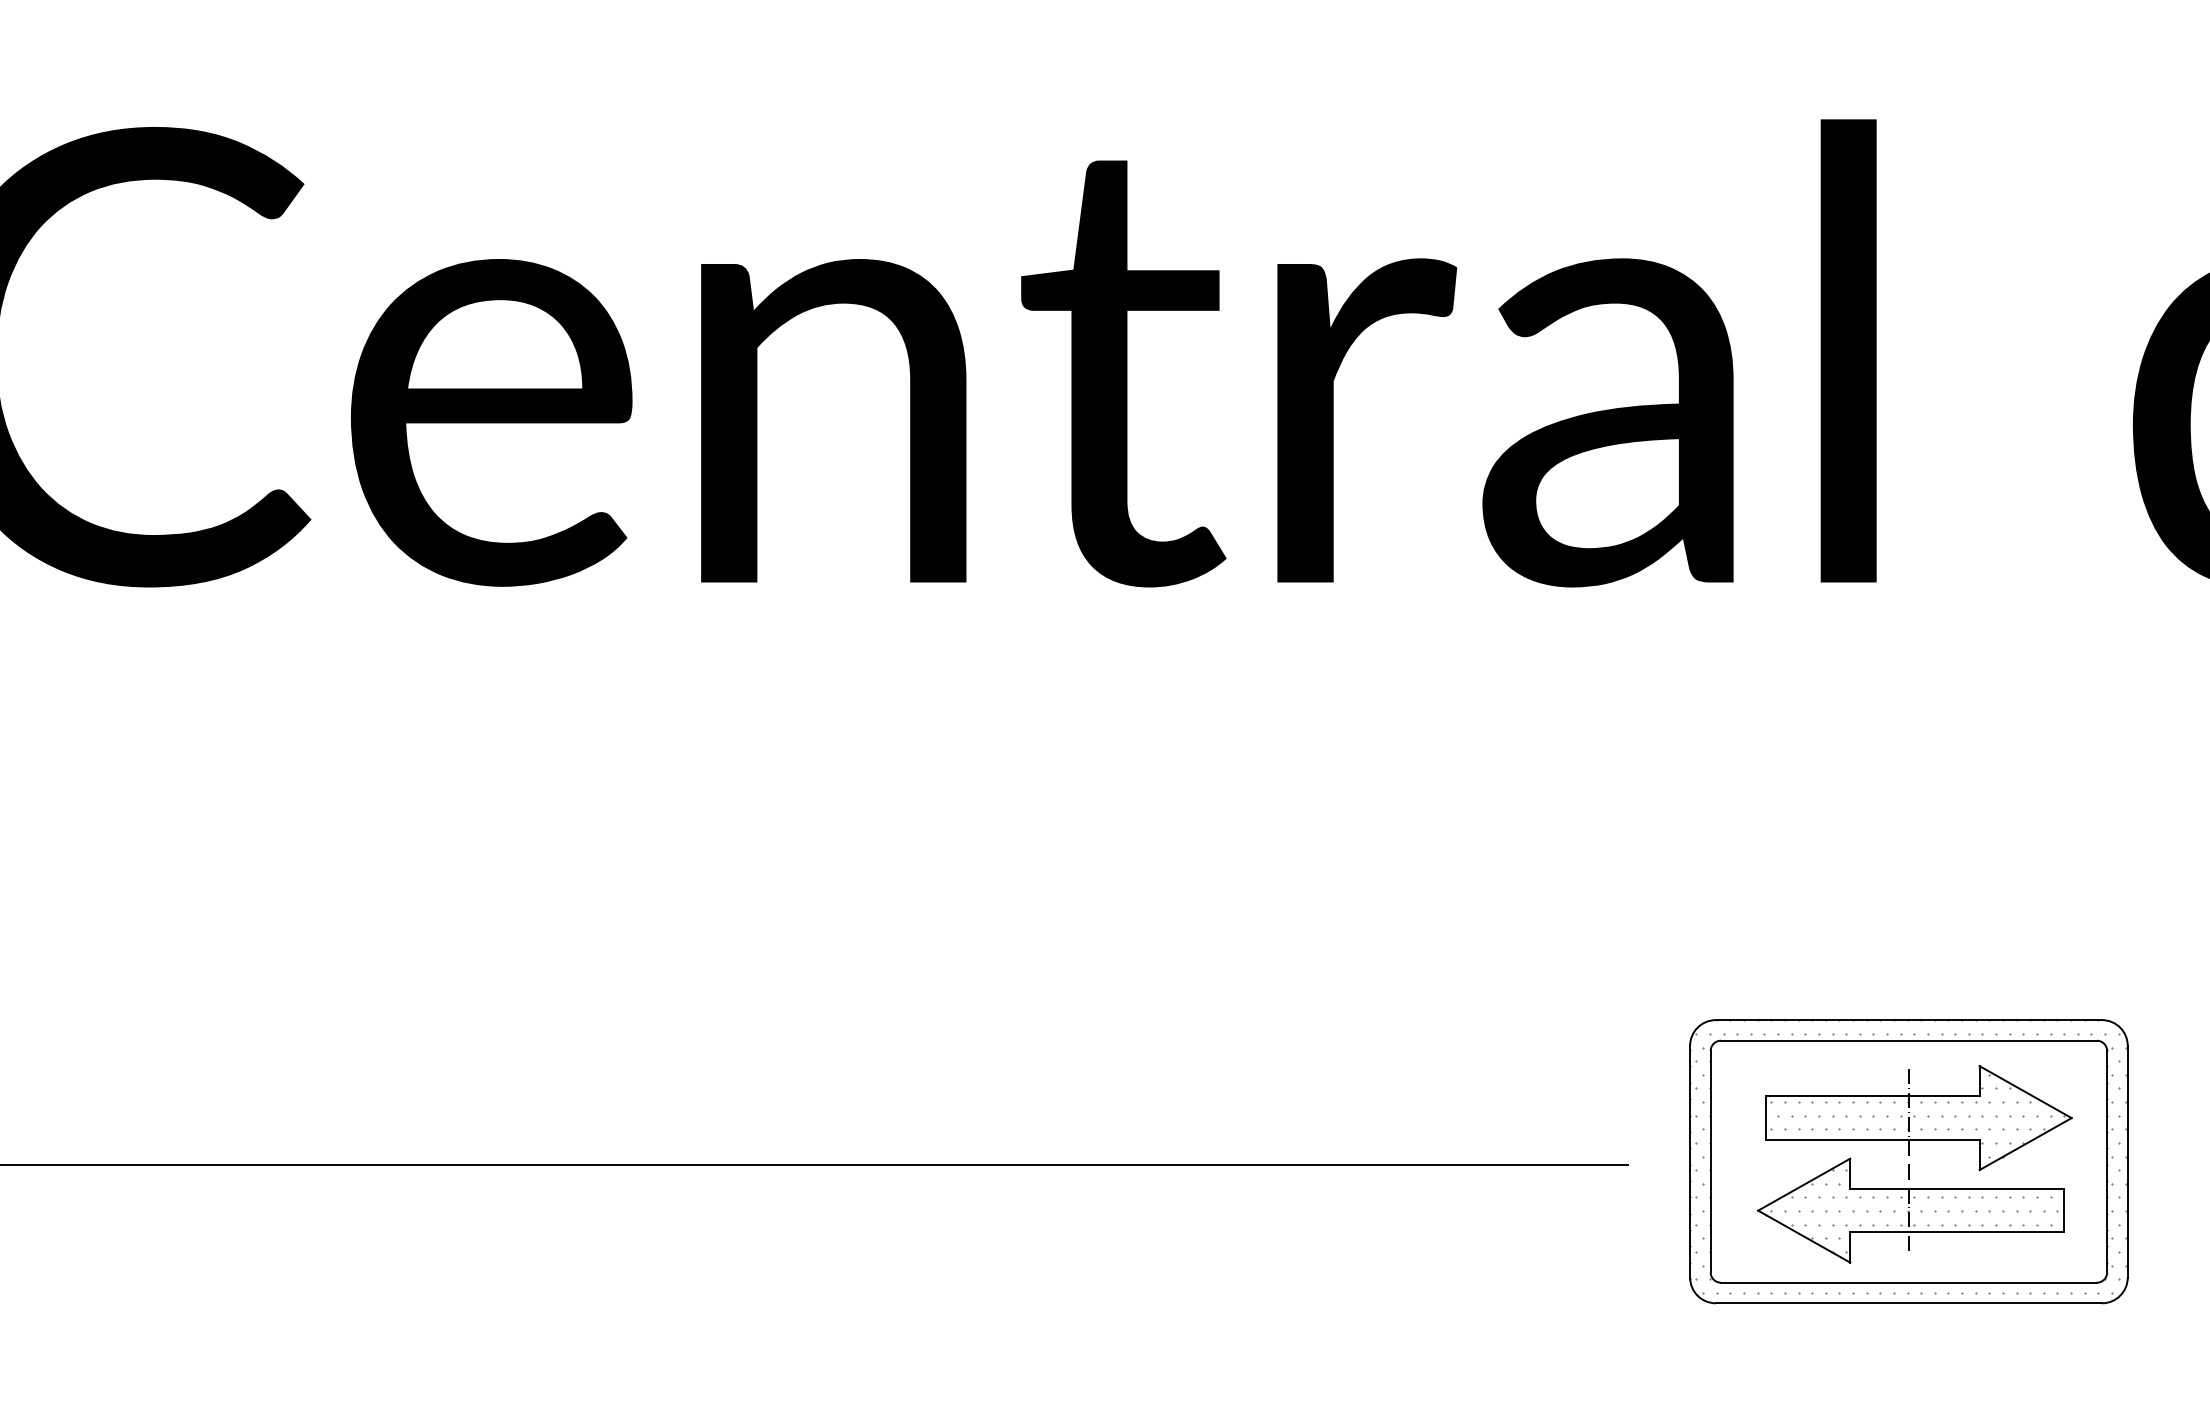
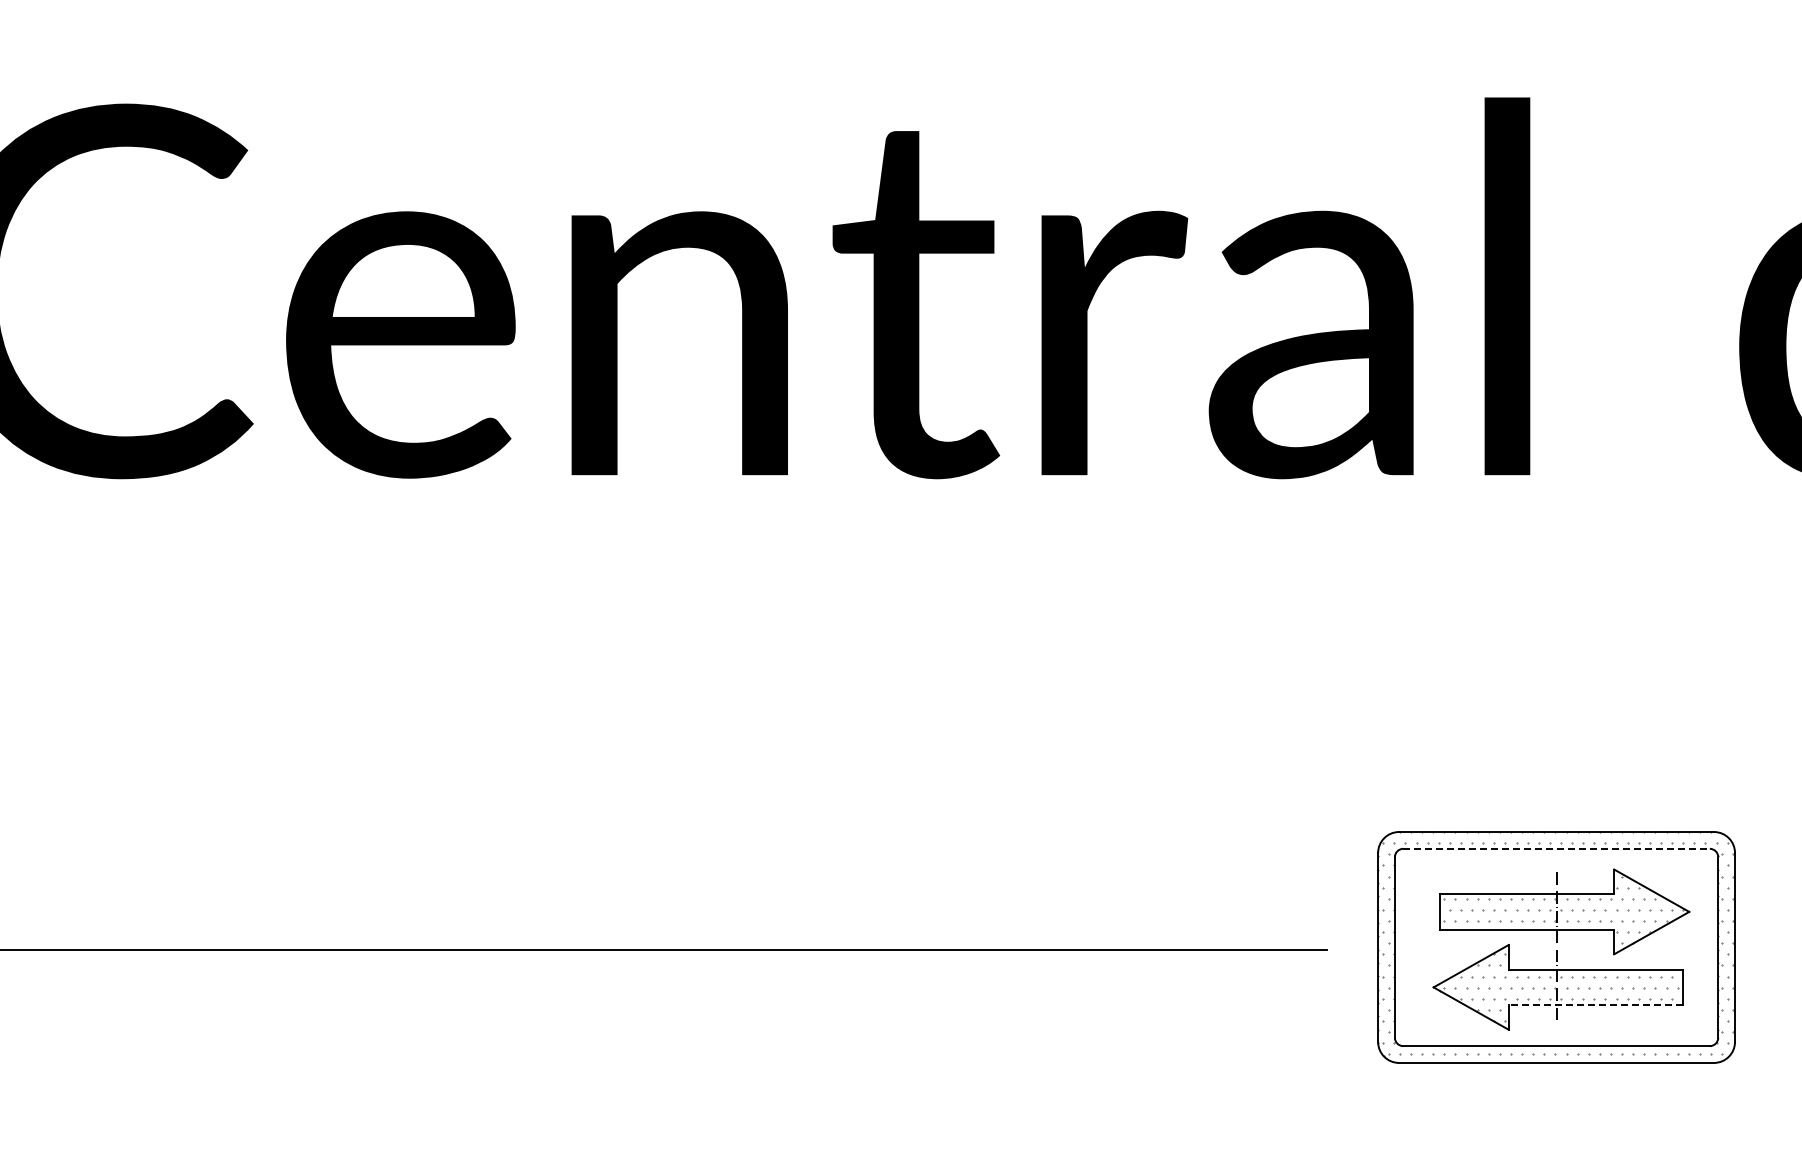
line: (1910, 1040) -> (1557, 848), solid -> dashed
line: (1956, 1232) -> (1595, 1005), solid -> dashed

